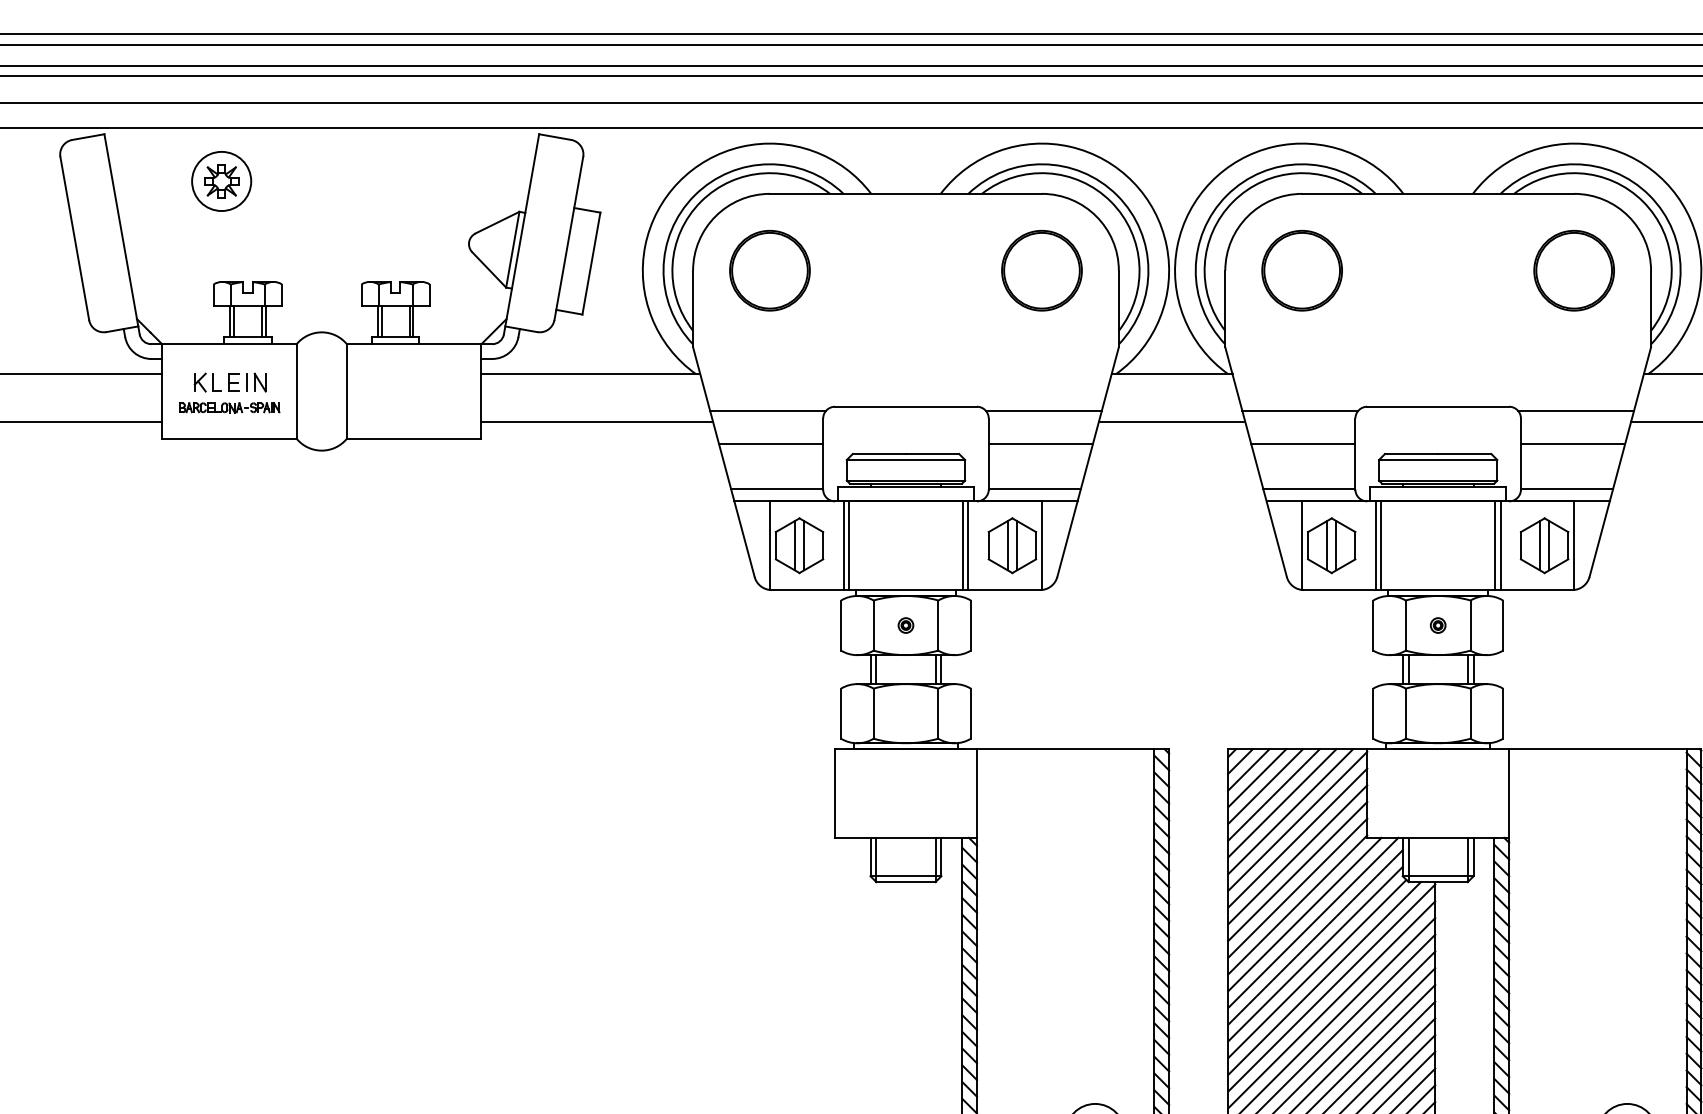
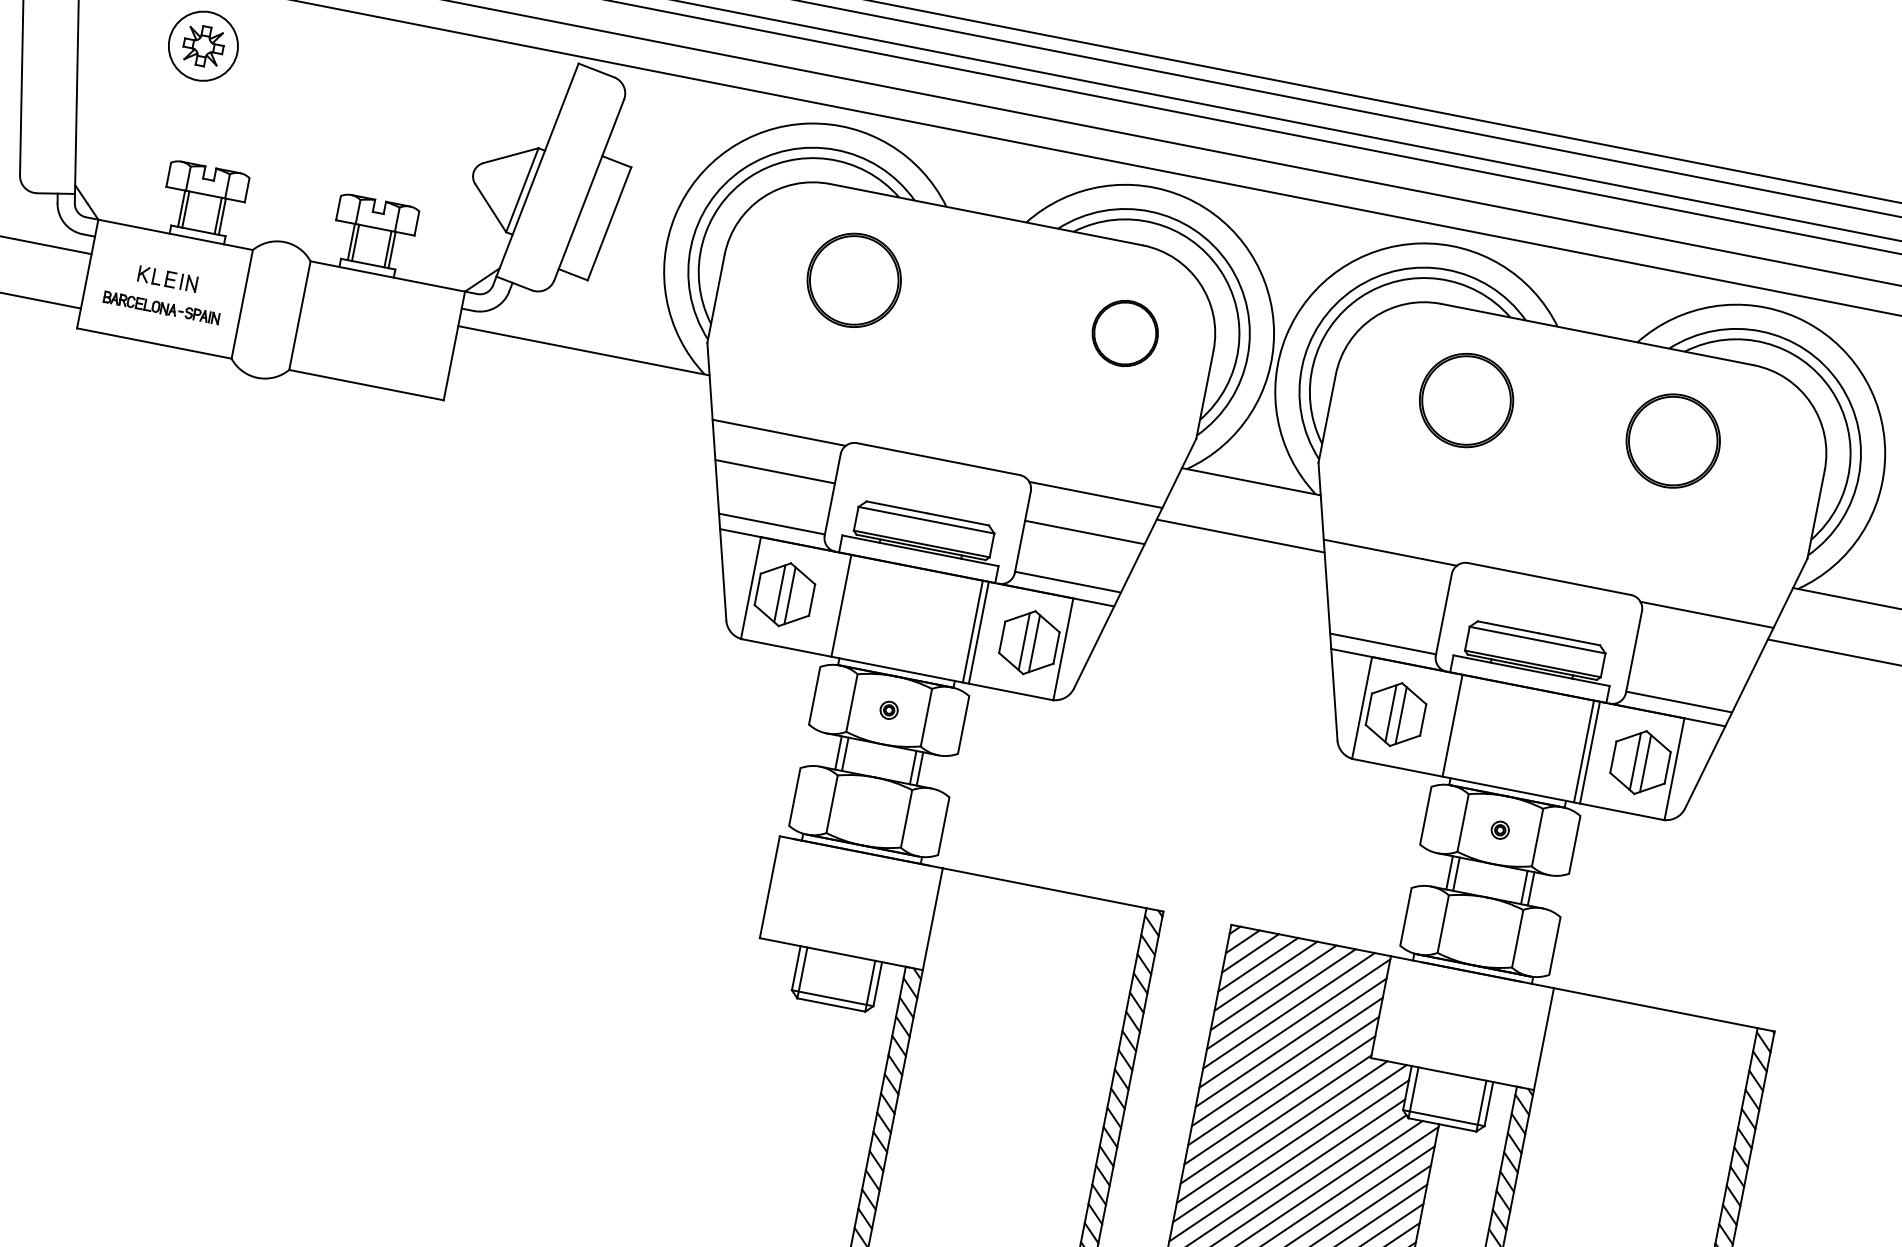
part: (769, 270) -> (853, 280), moved
part: (1041, 270) -> (1124, 333), size x0.7
part: (1301, 270) -> (1465, 400), moved
part: (1573, 270) -> (1672, 440), moved
part: (229, 382) -> (167, 278), size x0.7
line: (597, 421) -> (580, 406), removed
line: (1303, 444) -> (1386, 592), removed
line: (1572, 444) -> (1695, 652), removed
line: (843, 545) -> (835, 604), removed
line: (1375, 545) -> (1446, 724), removed

